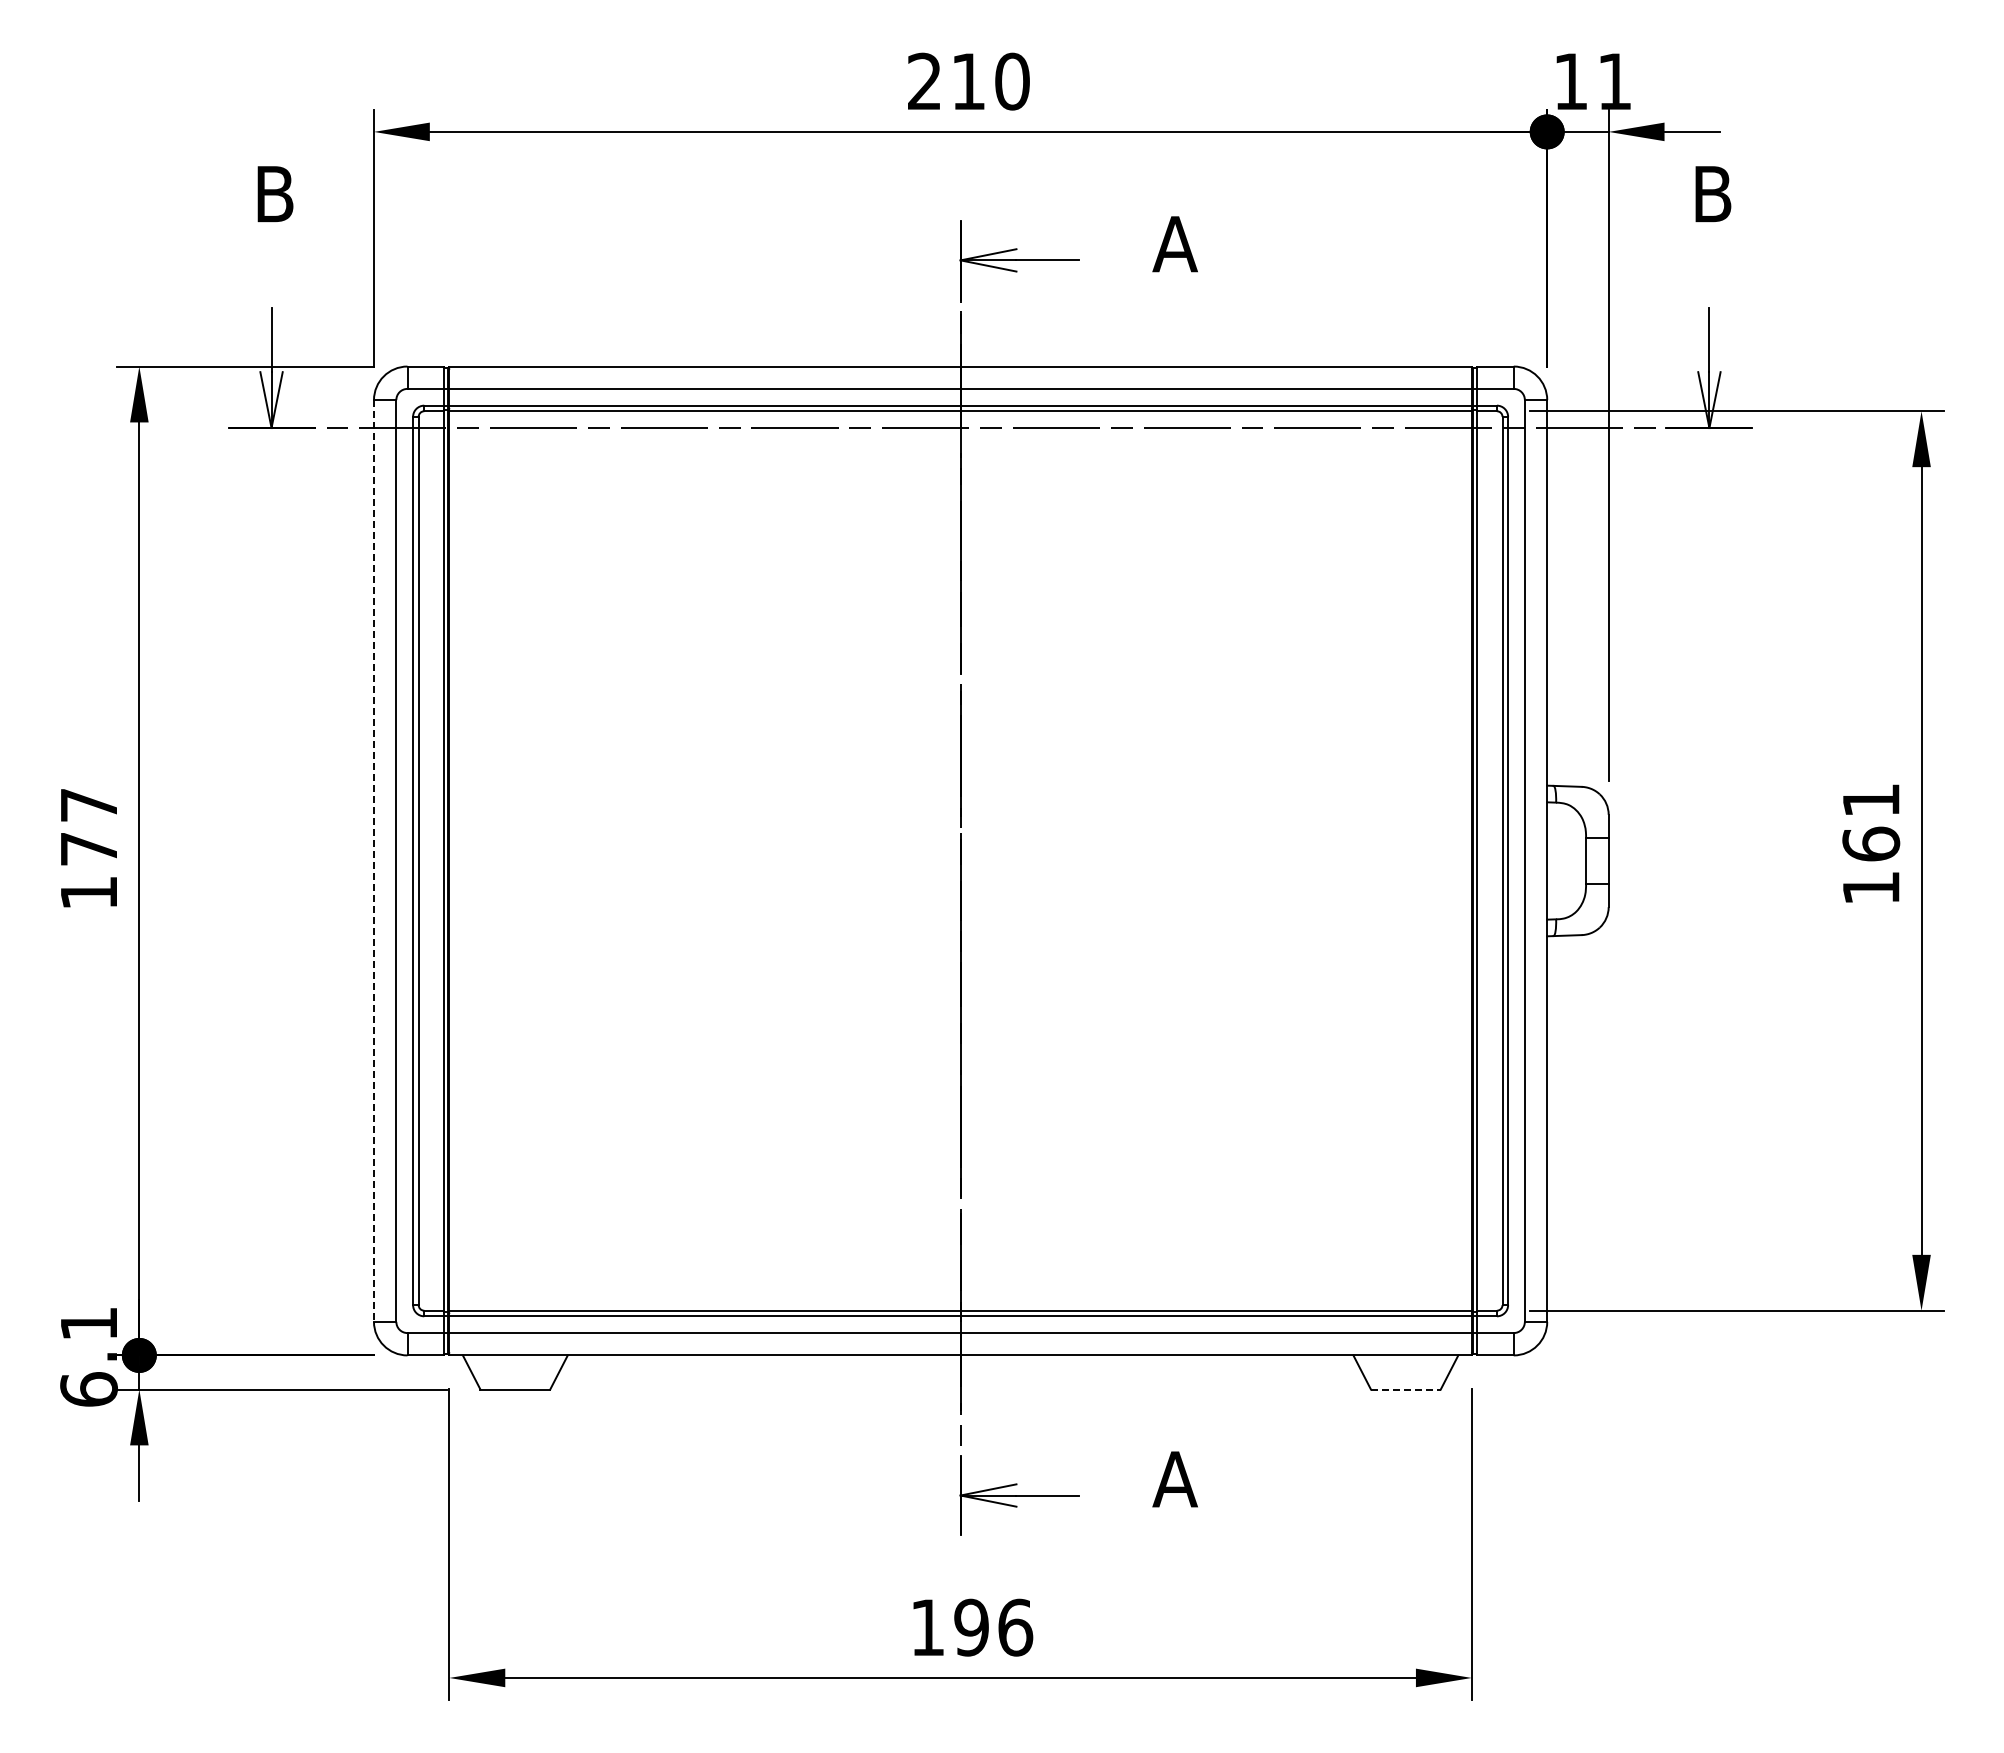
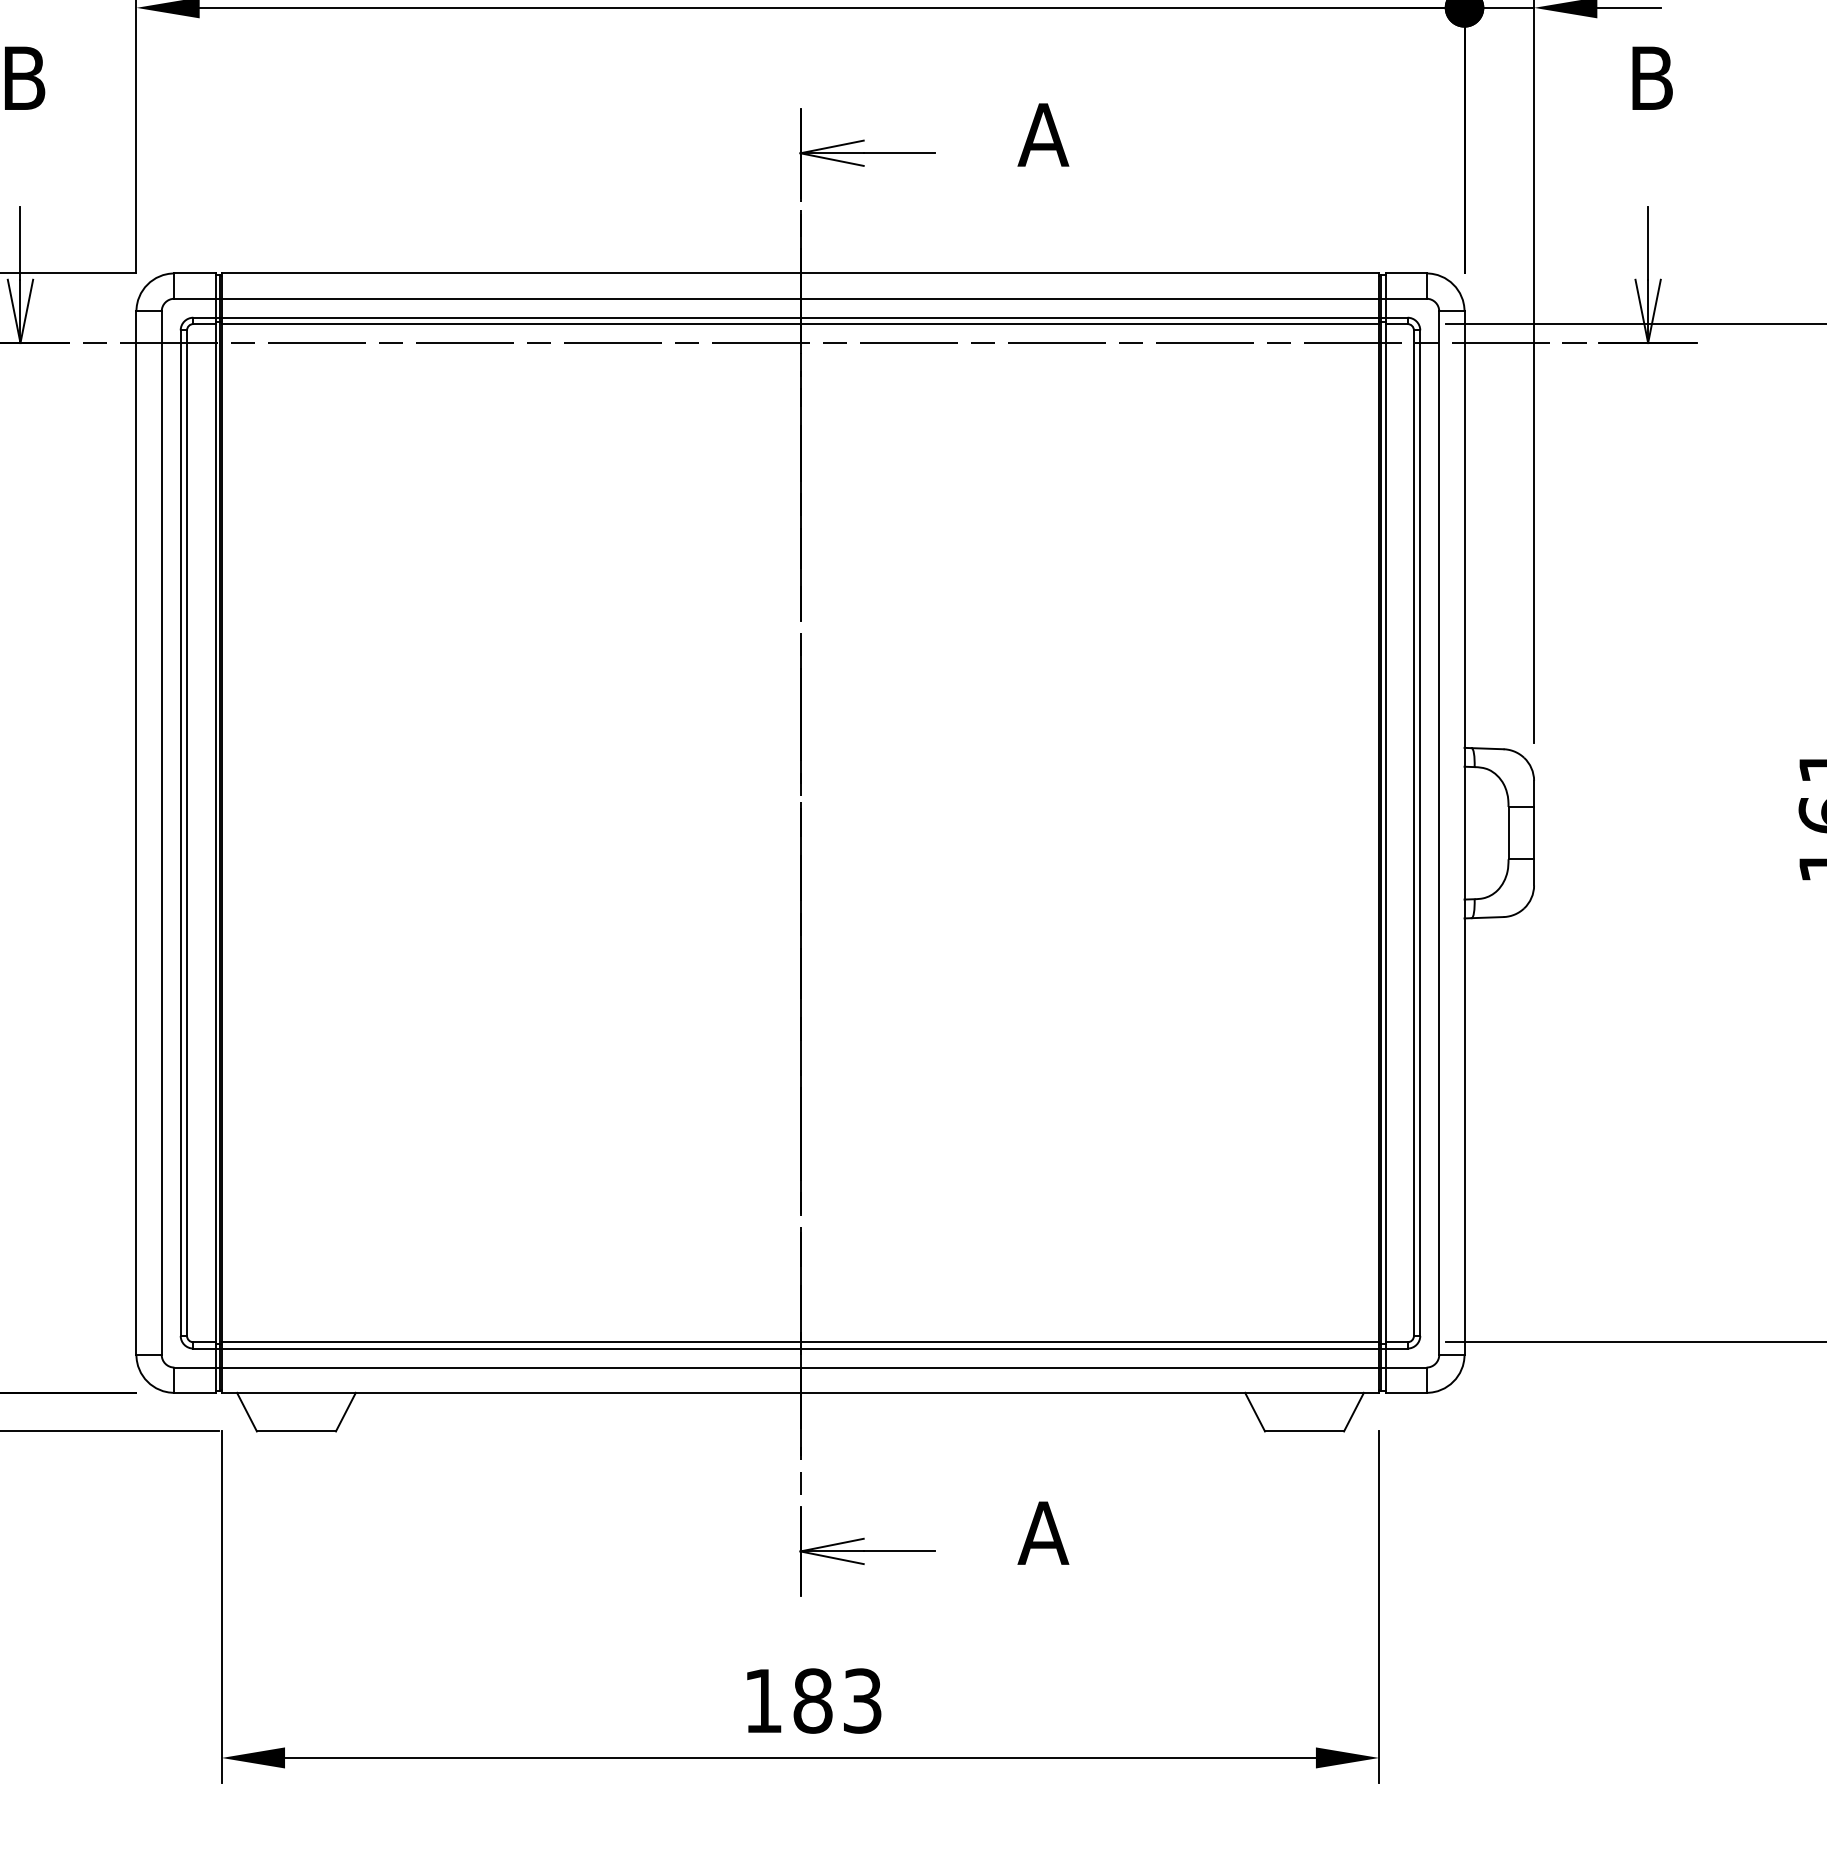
line: (374, 860) -> (137, 832), dashed -> solid
line: (1405, 1389) -> (1304, 1431), dashed -> solid
text: (993, 1627) -> (837, 1700), 196 -> 183

